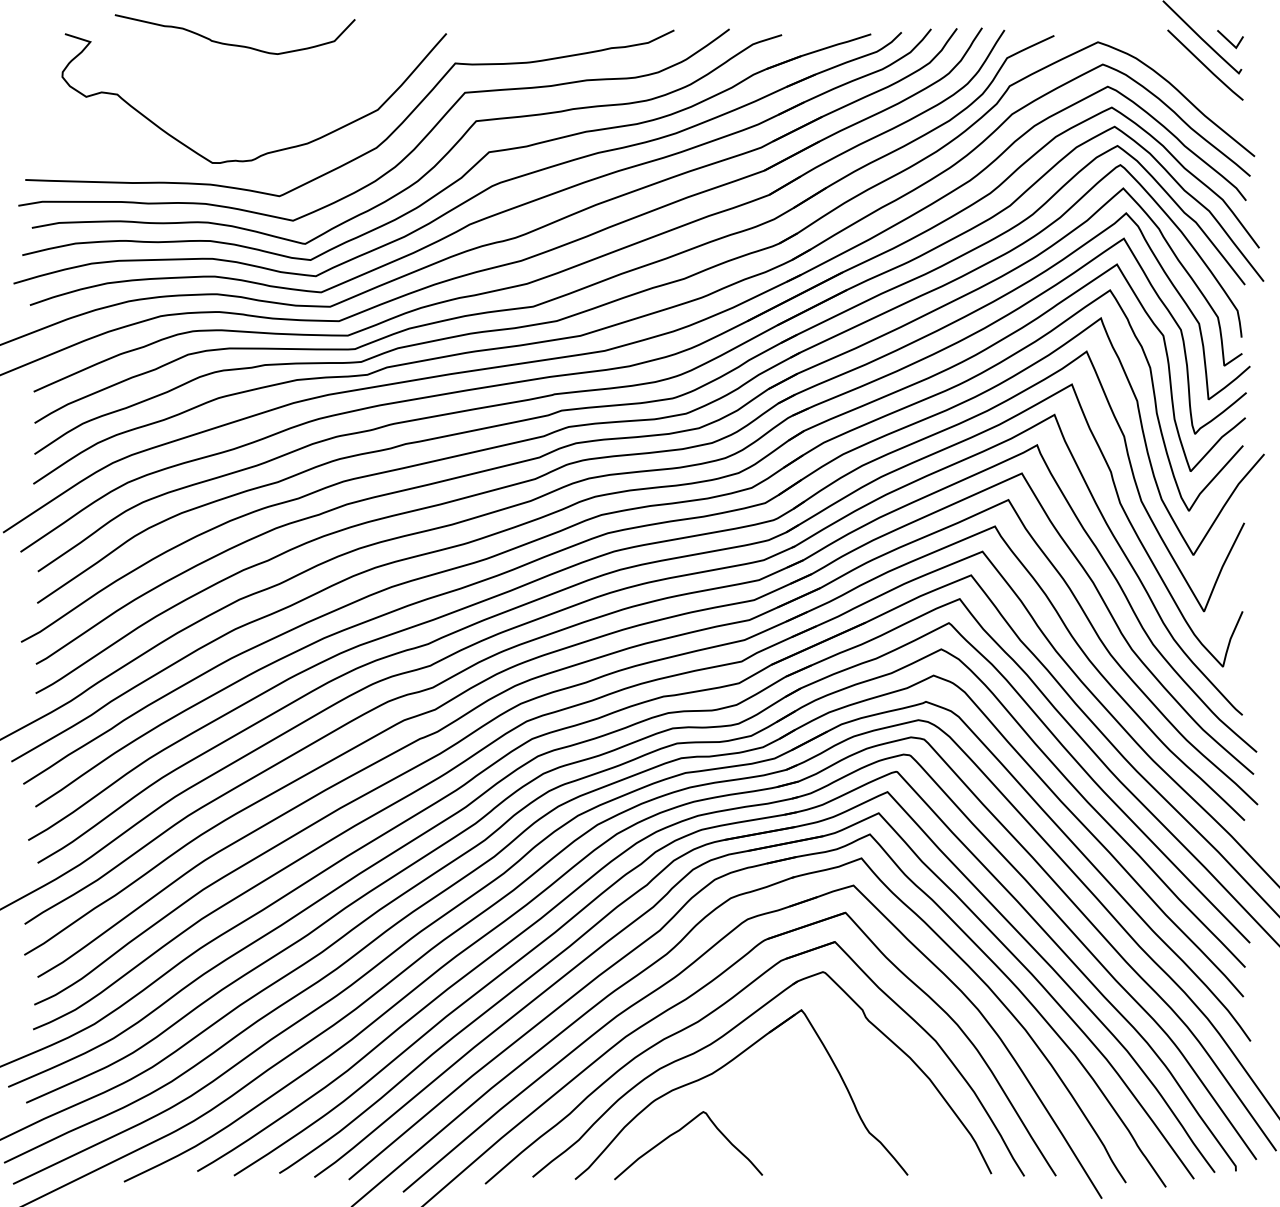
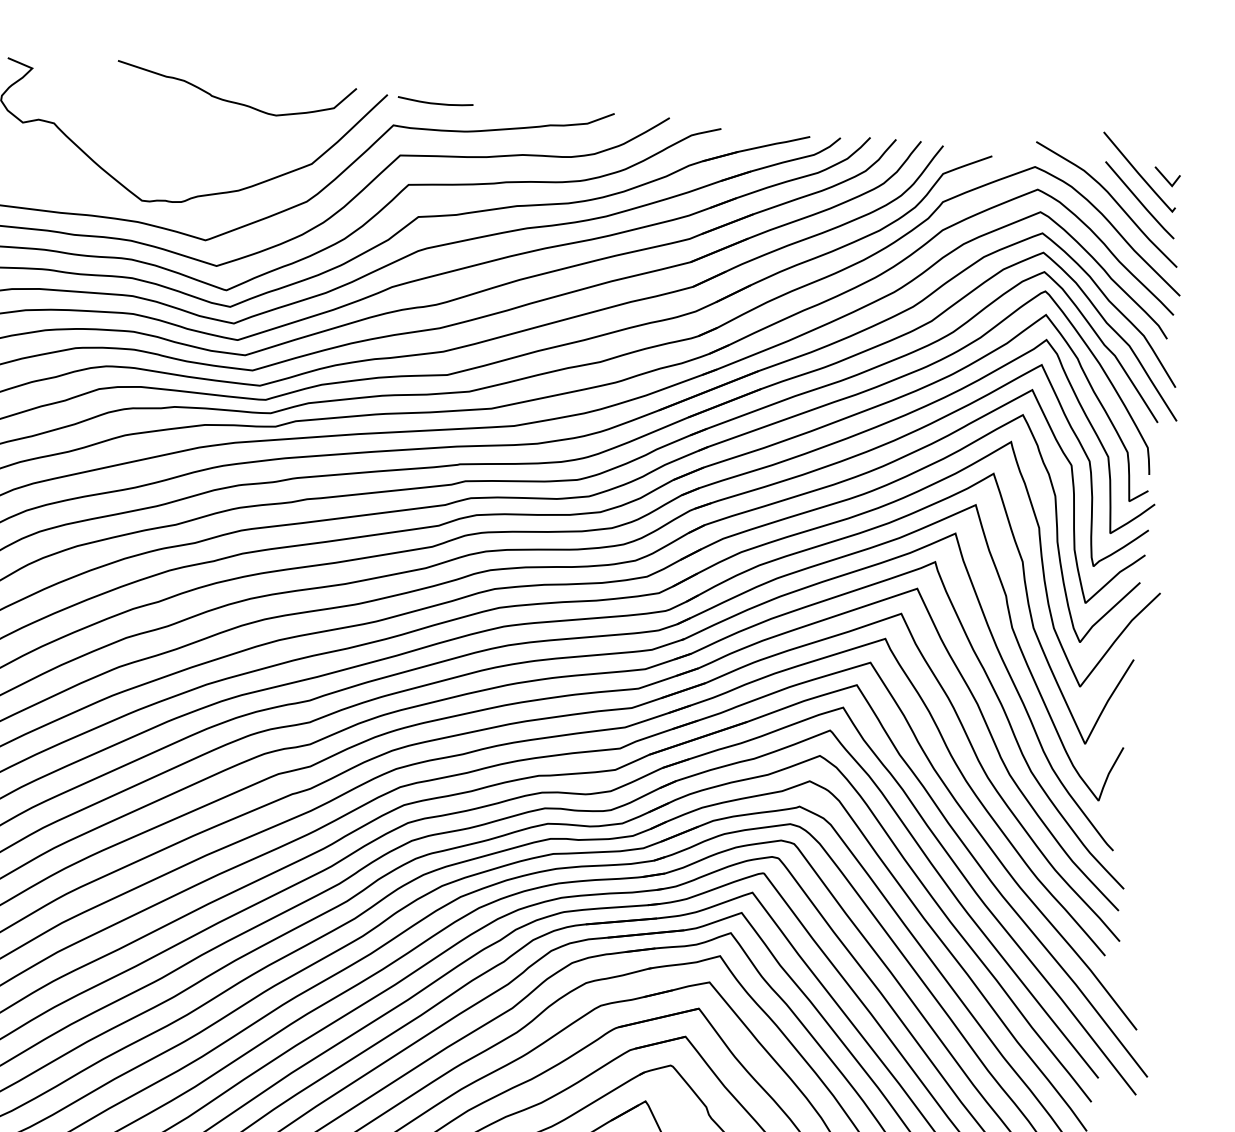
curve: (494, 36) -> (435, 102), added
curve: (234, 44) -> (234, 101), moved
curve: (1177, 66) -> (1111, 198), added

